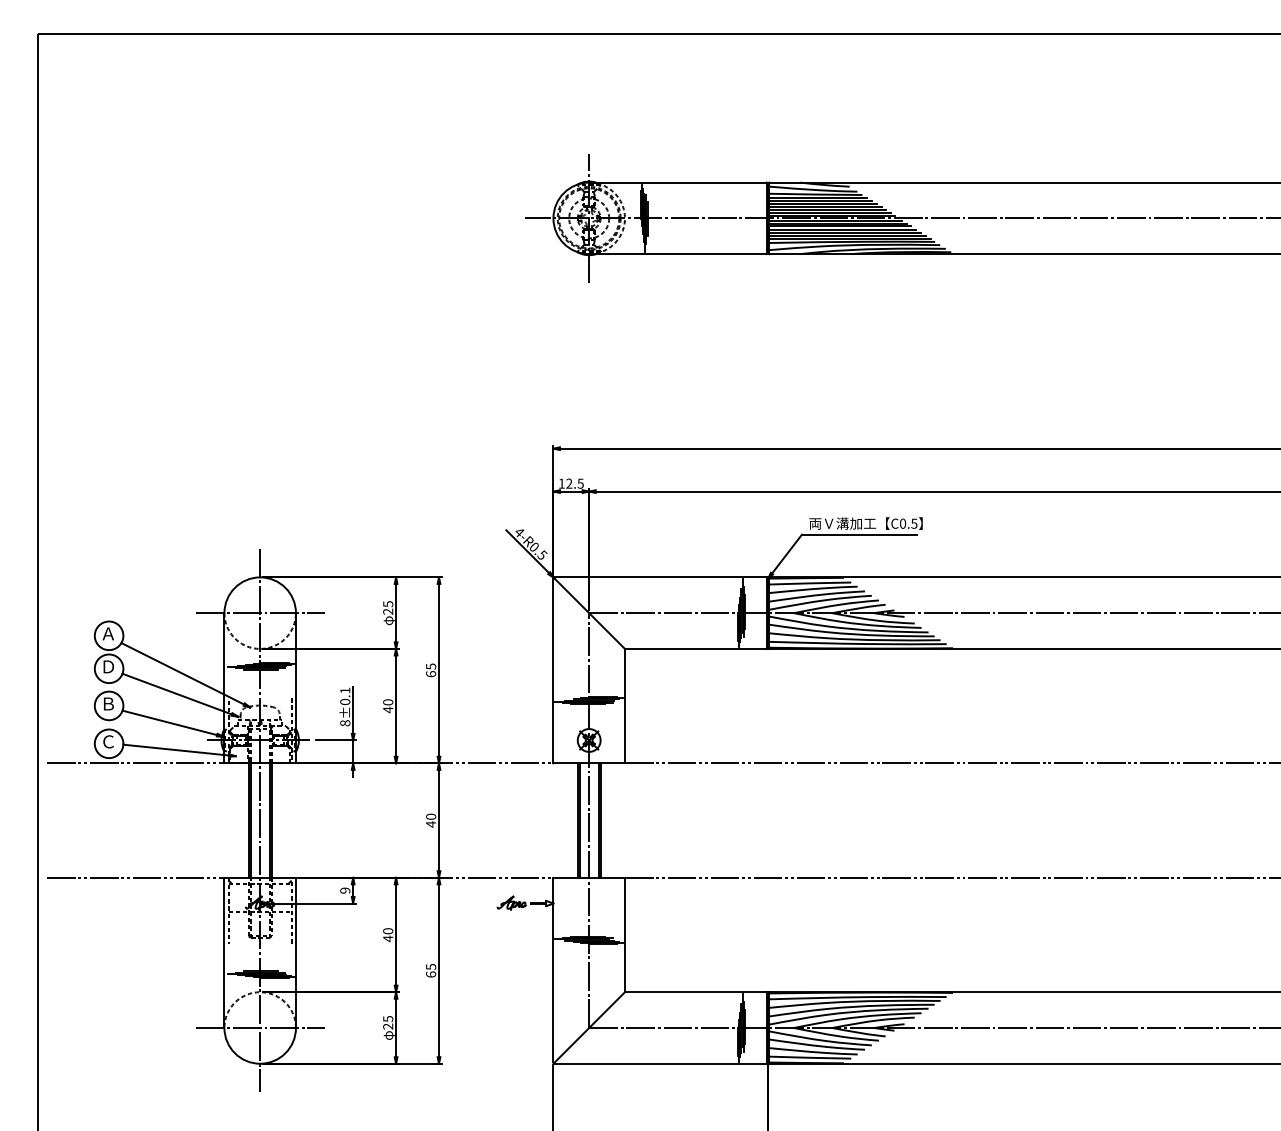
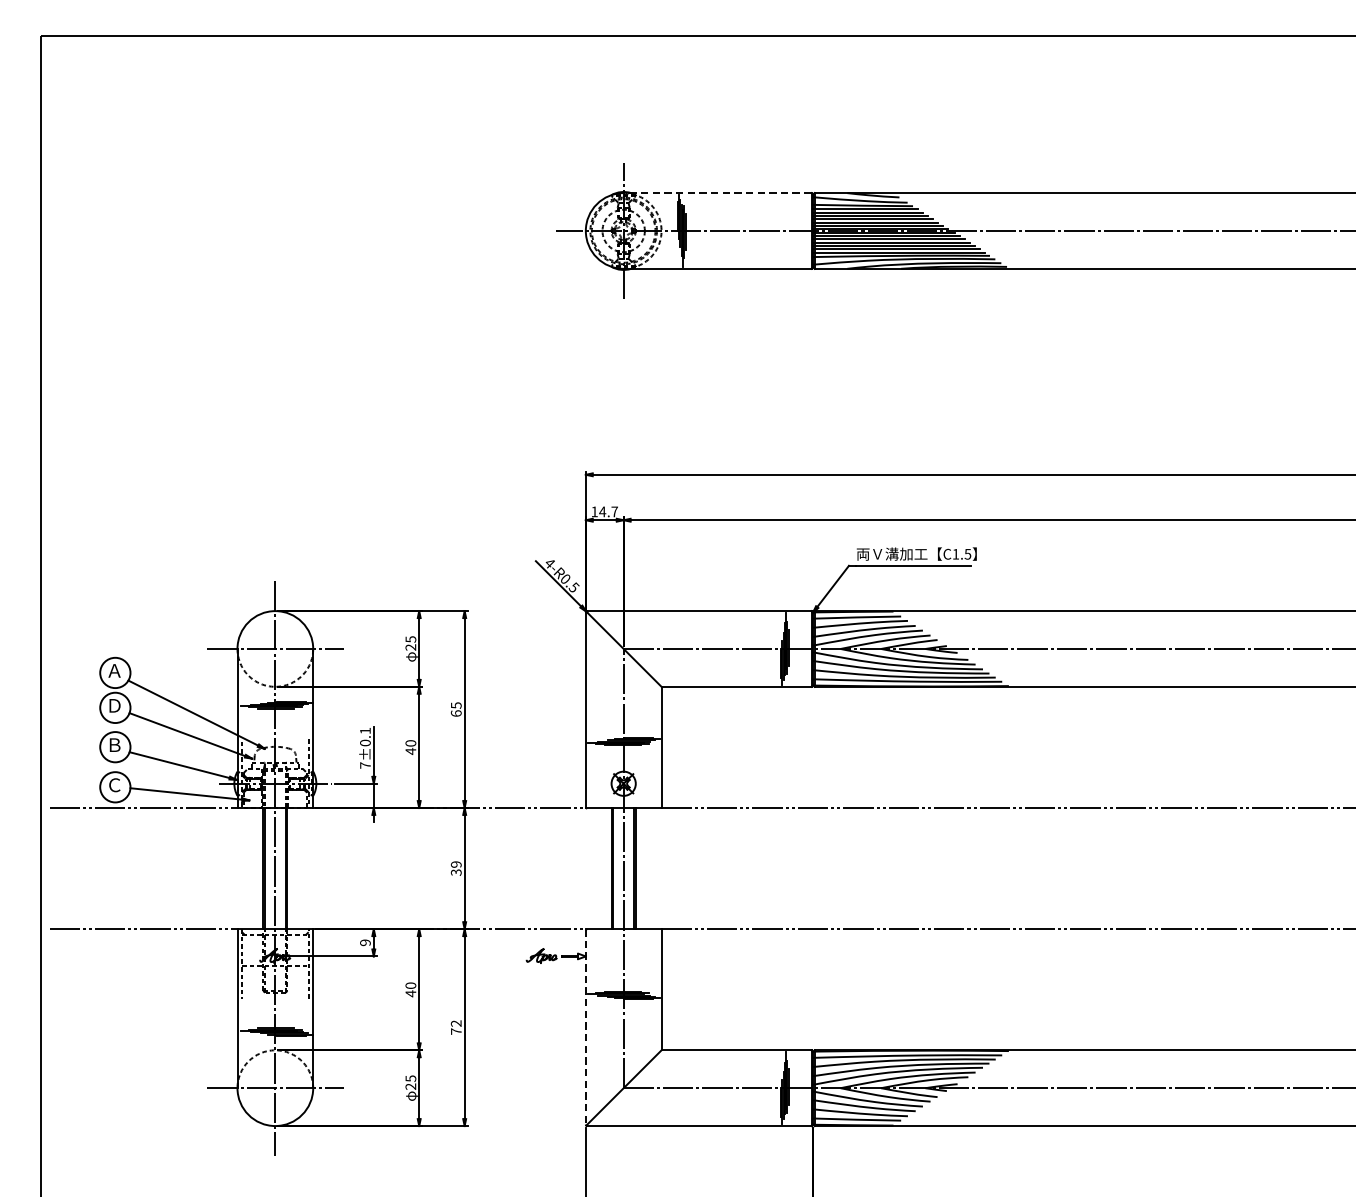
line: (677, 182) -> (717, 192), solid -> dashed
text: (574, 483) -> (608, 511), 12.5 -> 14.7
text: (903, 523) -> (956, 554), C0.5 -> C1.5
text: (345, 723) -> (365, 765), 8±0.1 -> 7±0.1
text: (431, 820) -> (456, 868), 40 -> 39
text: (431, 970) -> (456, 1027), 65 -> 72
line: (553, 970) -> (585, 1027), solid -> dashed

